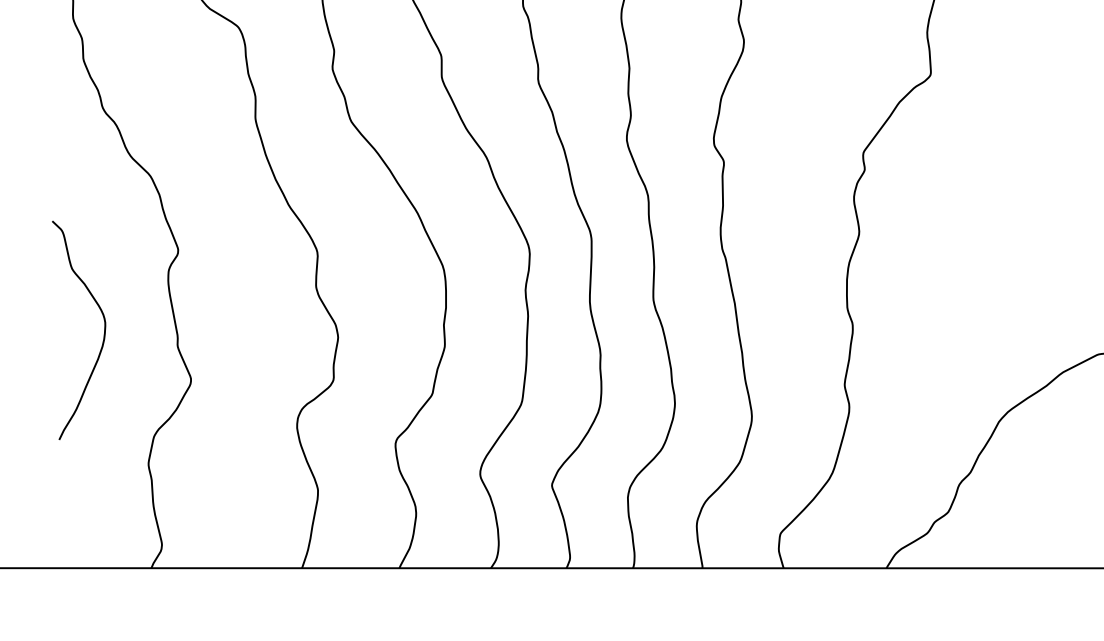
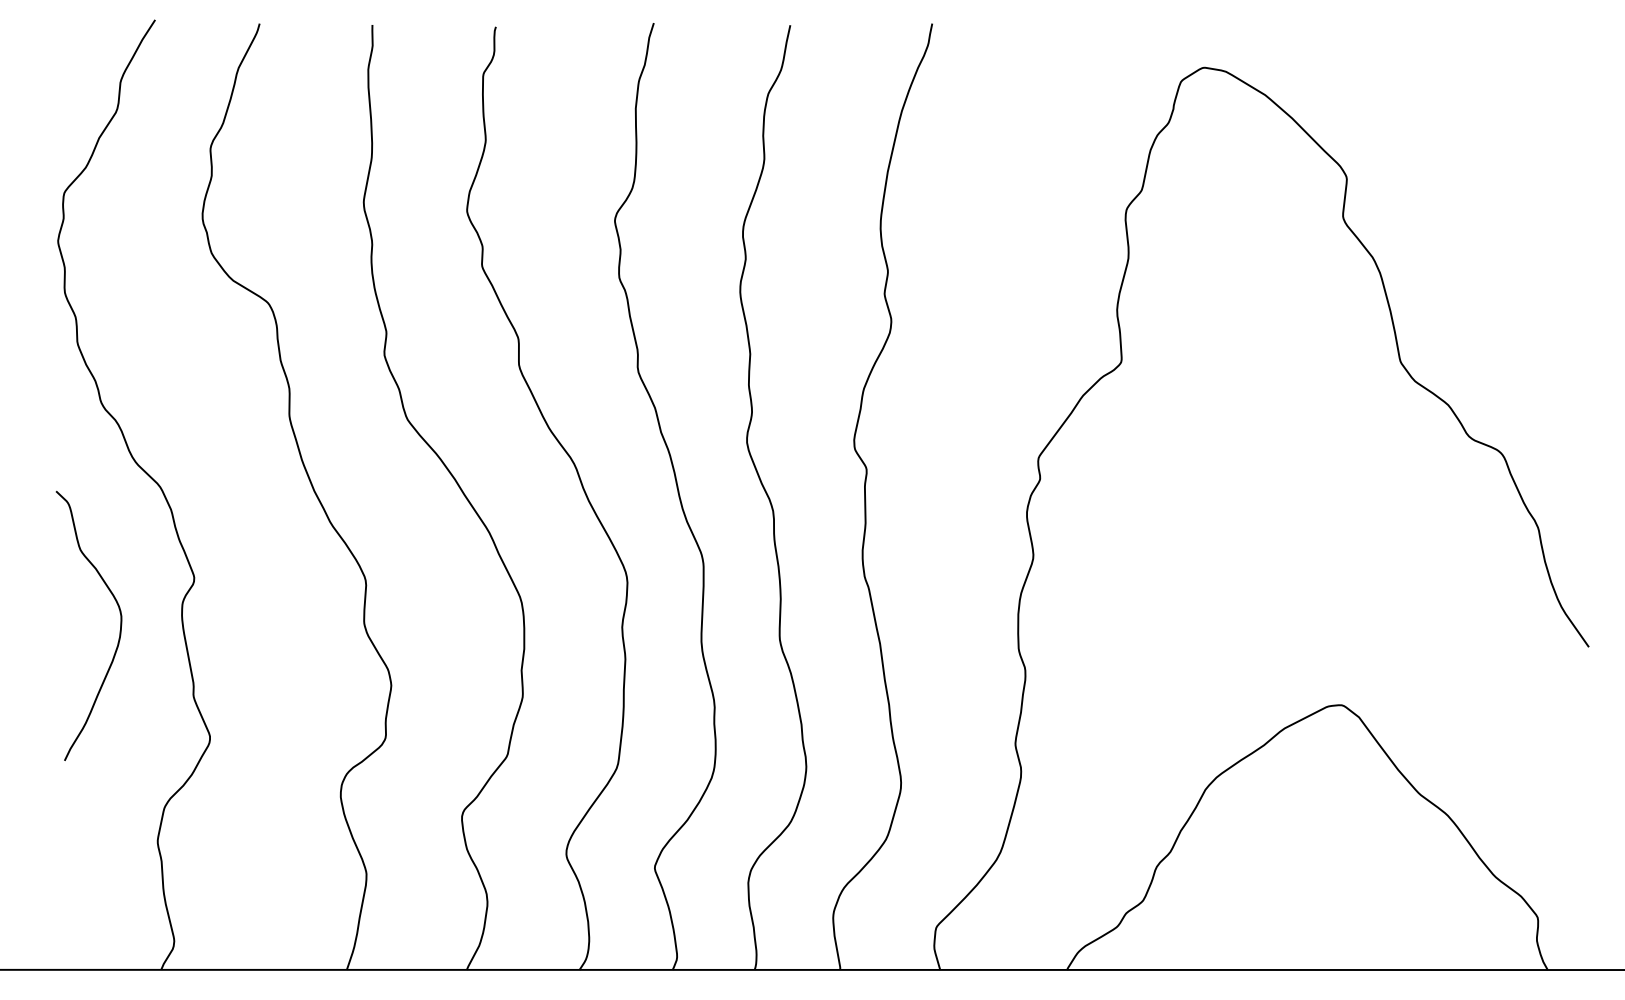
curve: (103, 334) -> (119, 630), moved

